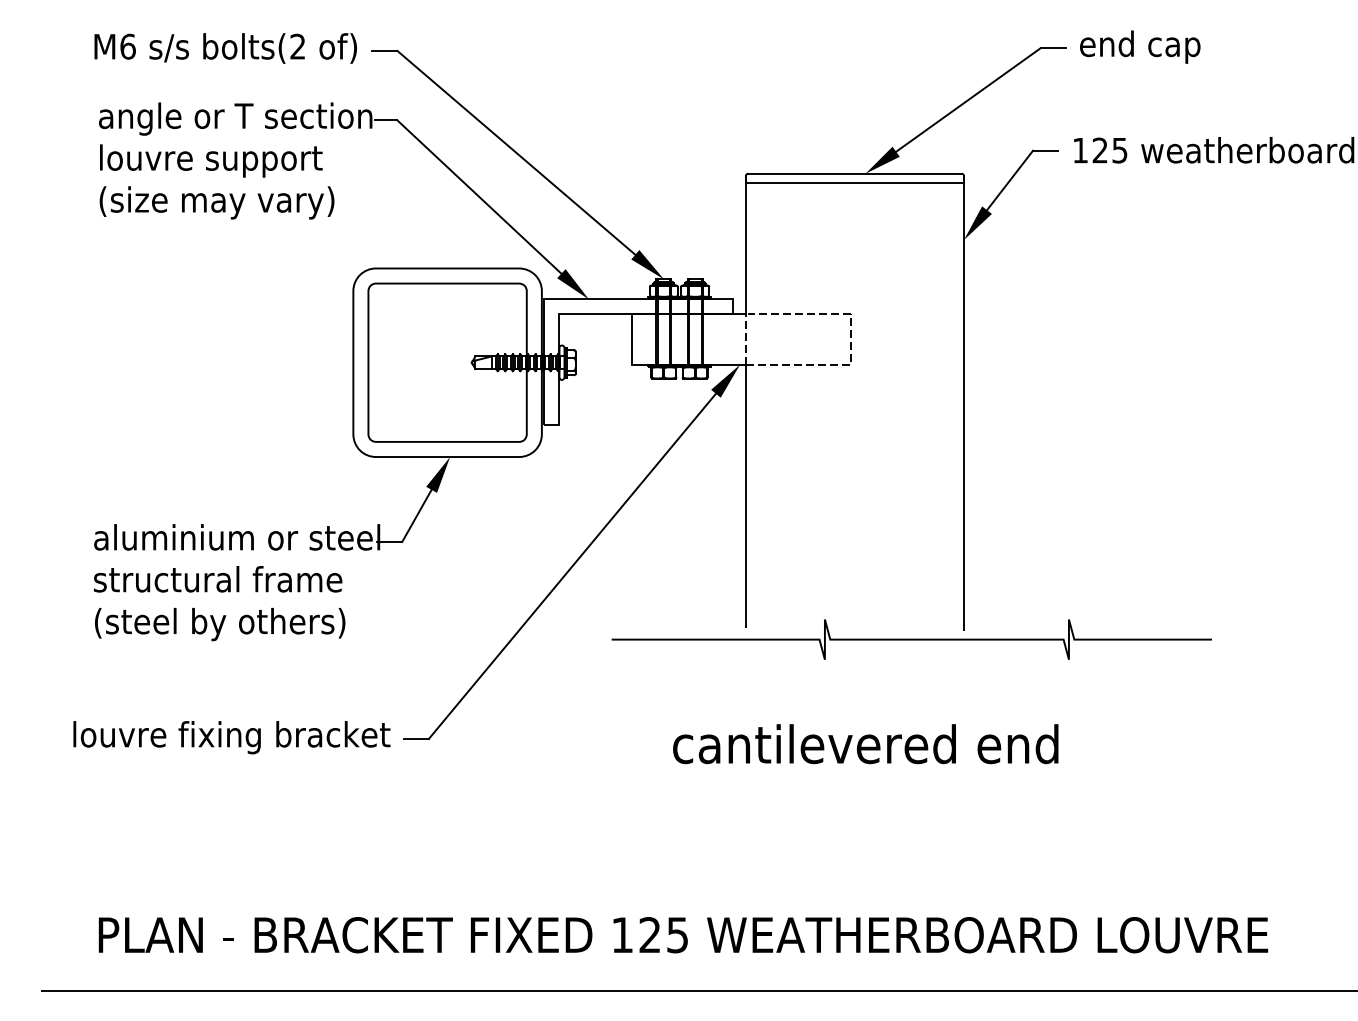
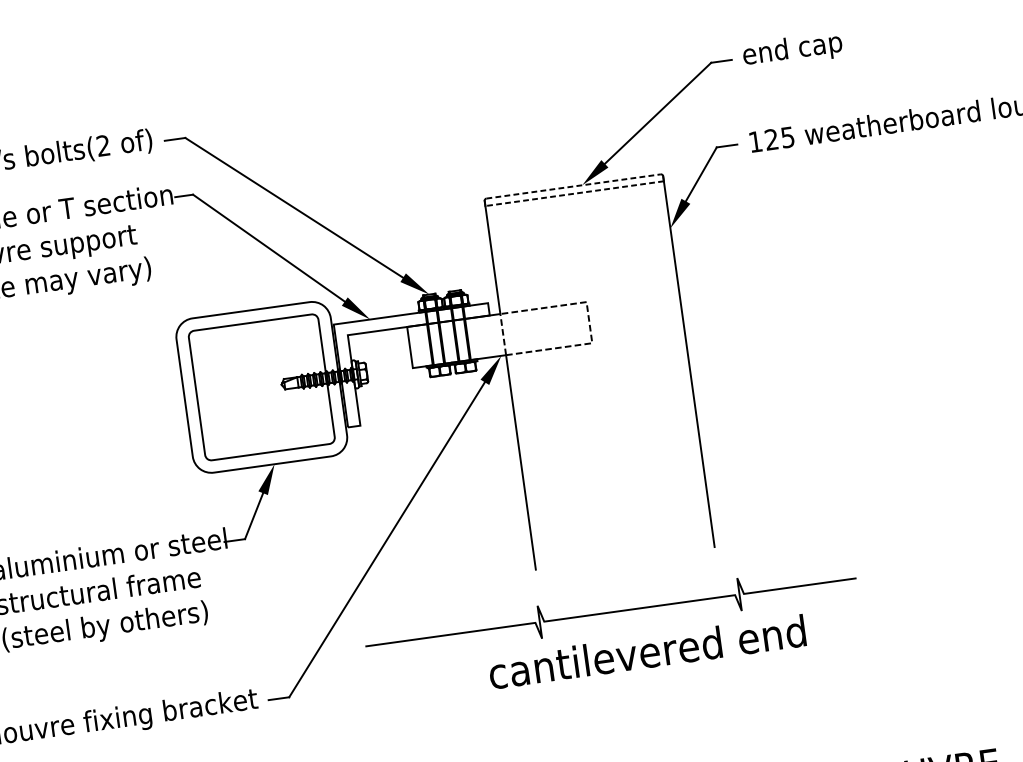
line: (854, 173) -> (573, 186), solid -> dashed
line: (854, 182) -> (574, 193), solid -> dashed
curve: (911, 639) -> (610, 612), moved

